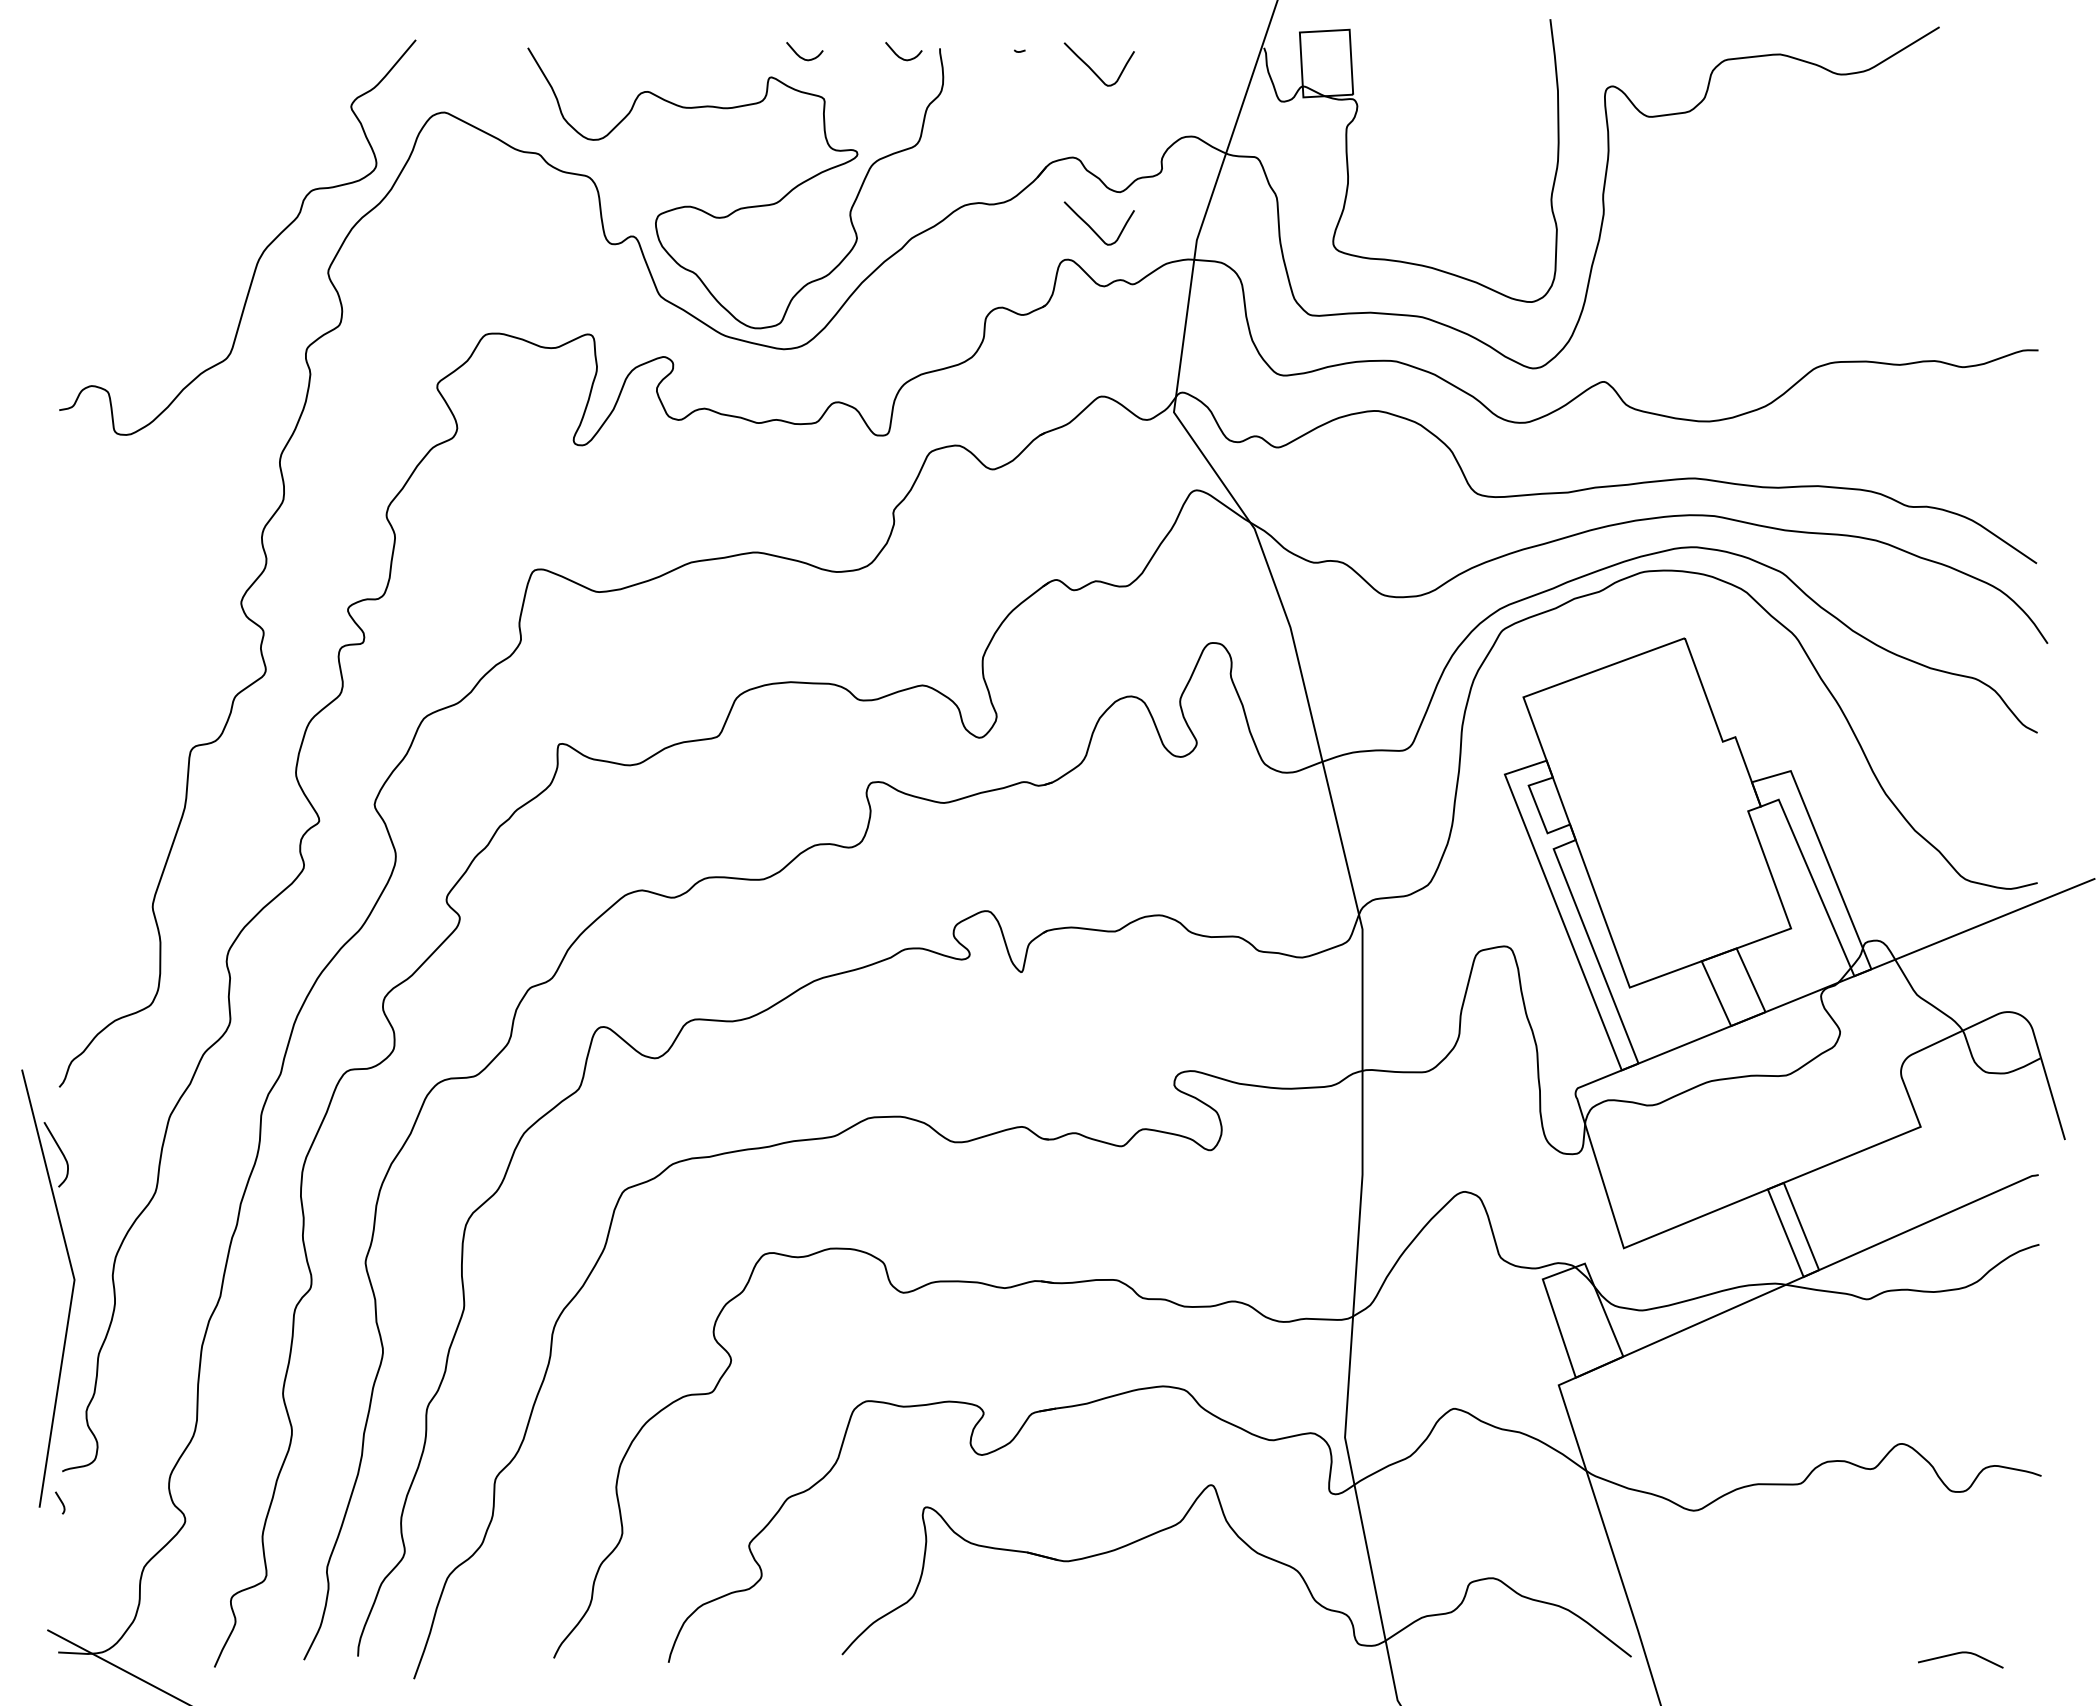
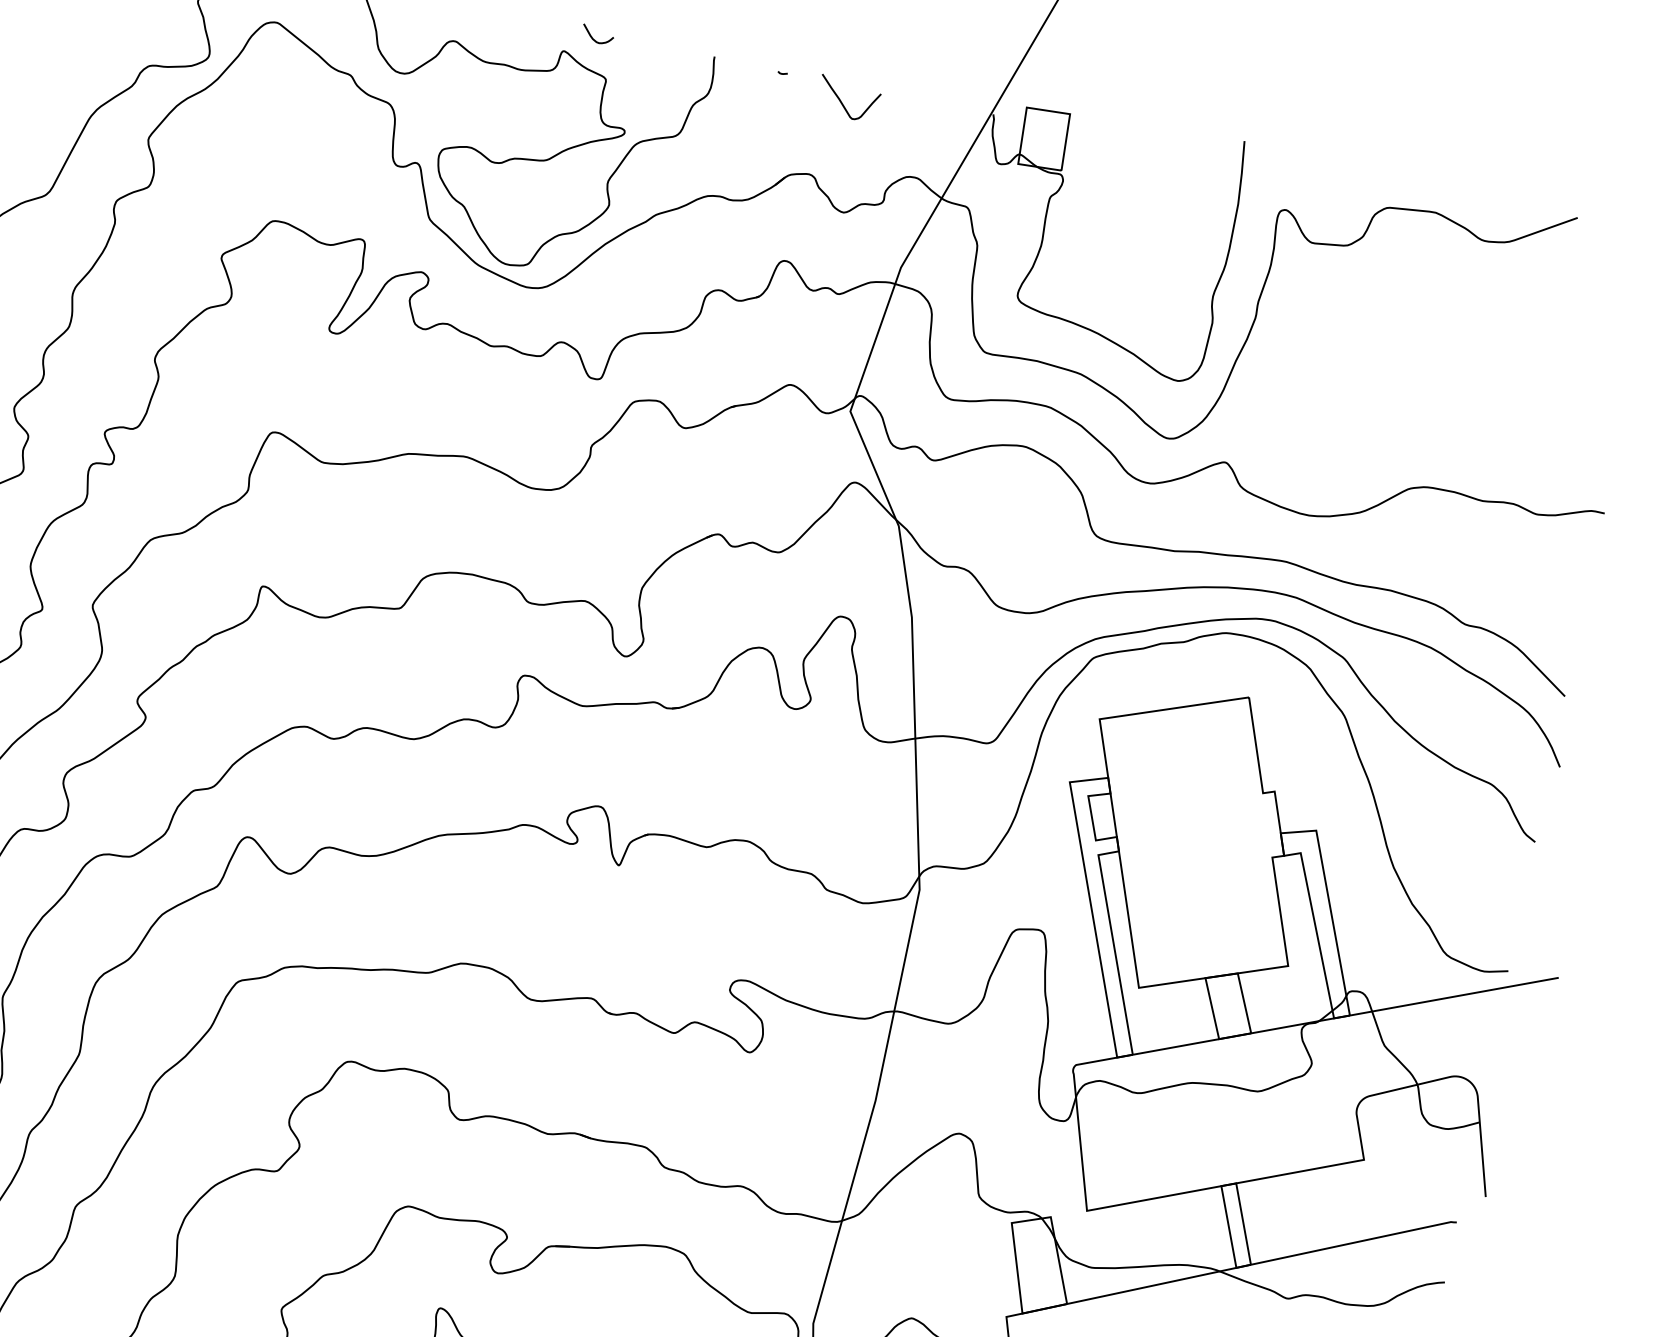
curve: (900, 56) -> (679, 56), removed
curve: (1092, 228) -> (813, 238), removed

